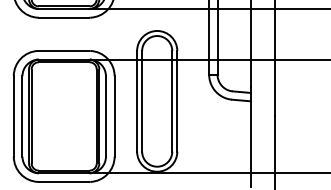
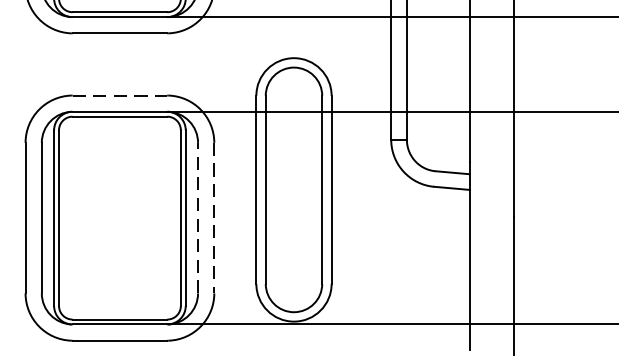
line: (64, 50) -> (120, 94), solid -> dashed
line: (105, 115) -> (197, 216), solid -> dashed
line: (114, 116) -> (214, 218), solid -> dashed

